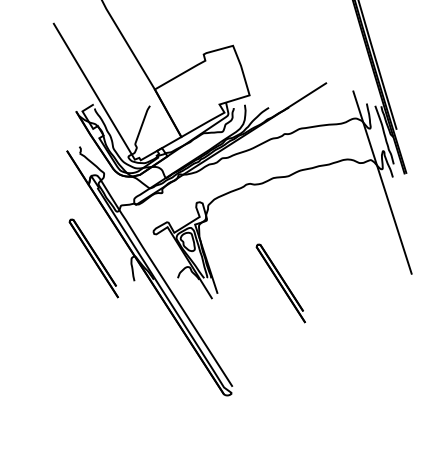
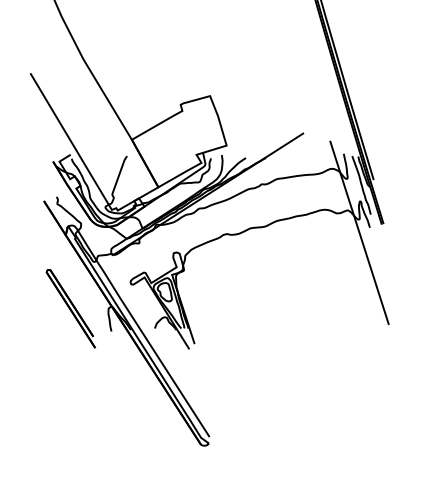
part: (280, 283) -> (257, 333), removed

